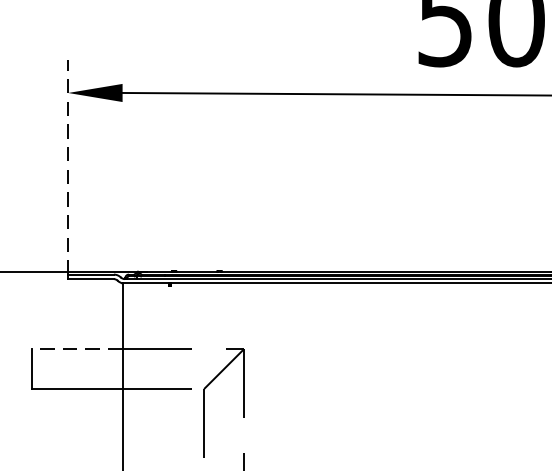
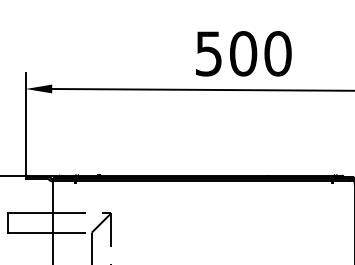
line: (67, 168) -> (25, 125), dashed -> solid
line: (75, 349) -> (29, 213), dashed -> solid

